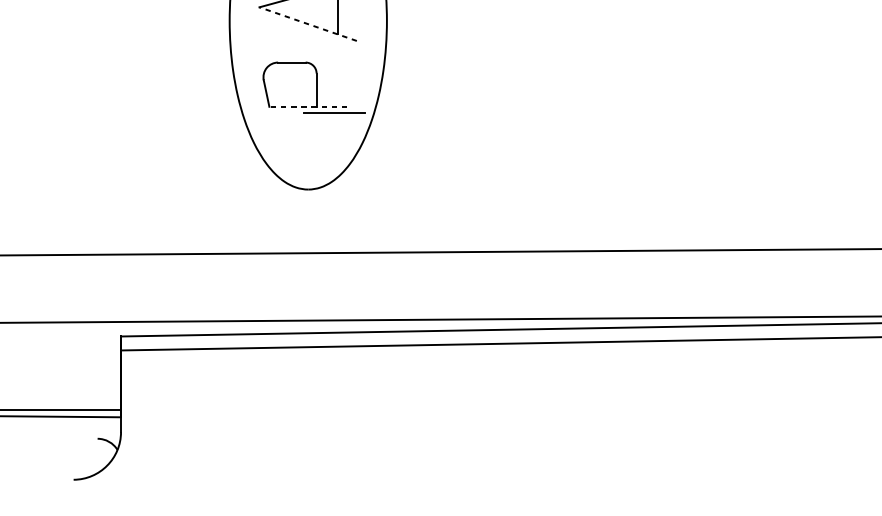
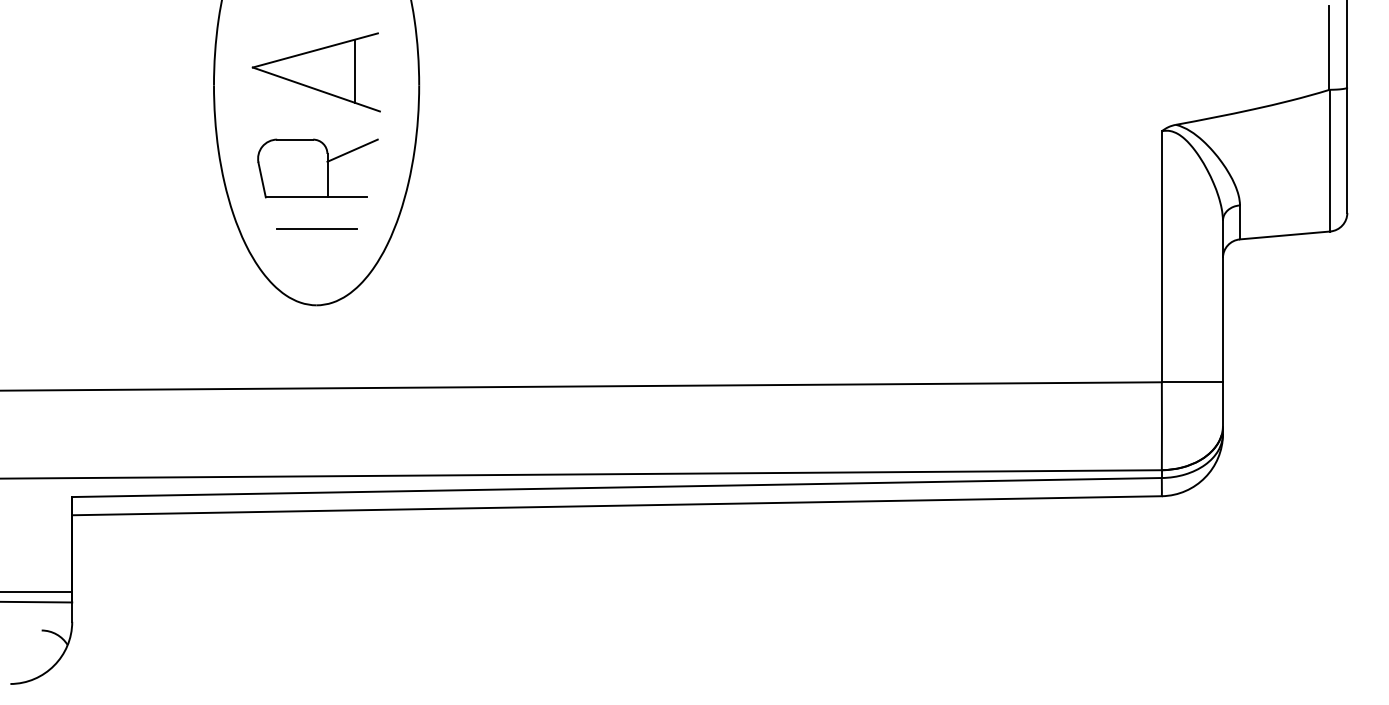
line: (307, 24) -> (315, 89), dashed -> solid
line: (335, 70) -> (352, 150), added
line: (308, 106) -> (316, 197), dashed -> solid
line: (334, 112) -> (316, 228), moved

